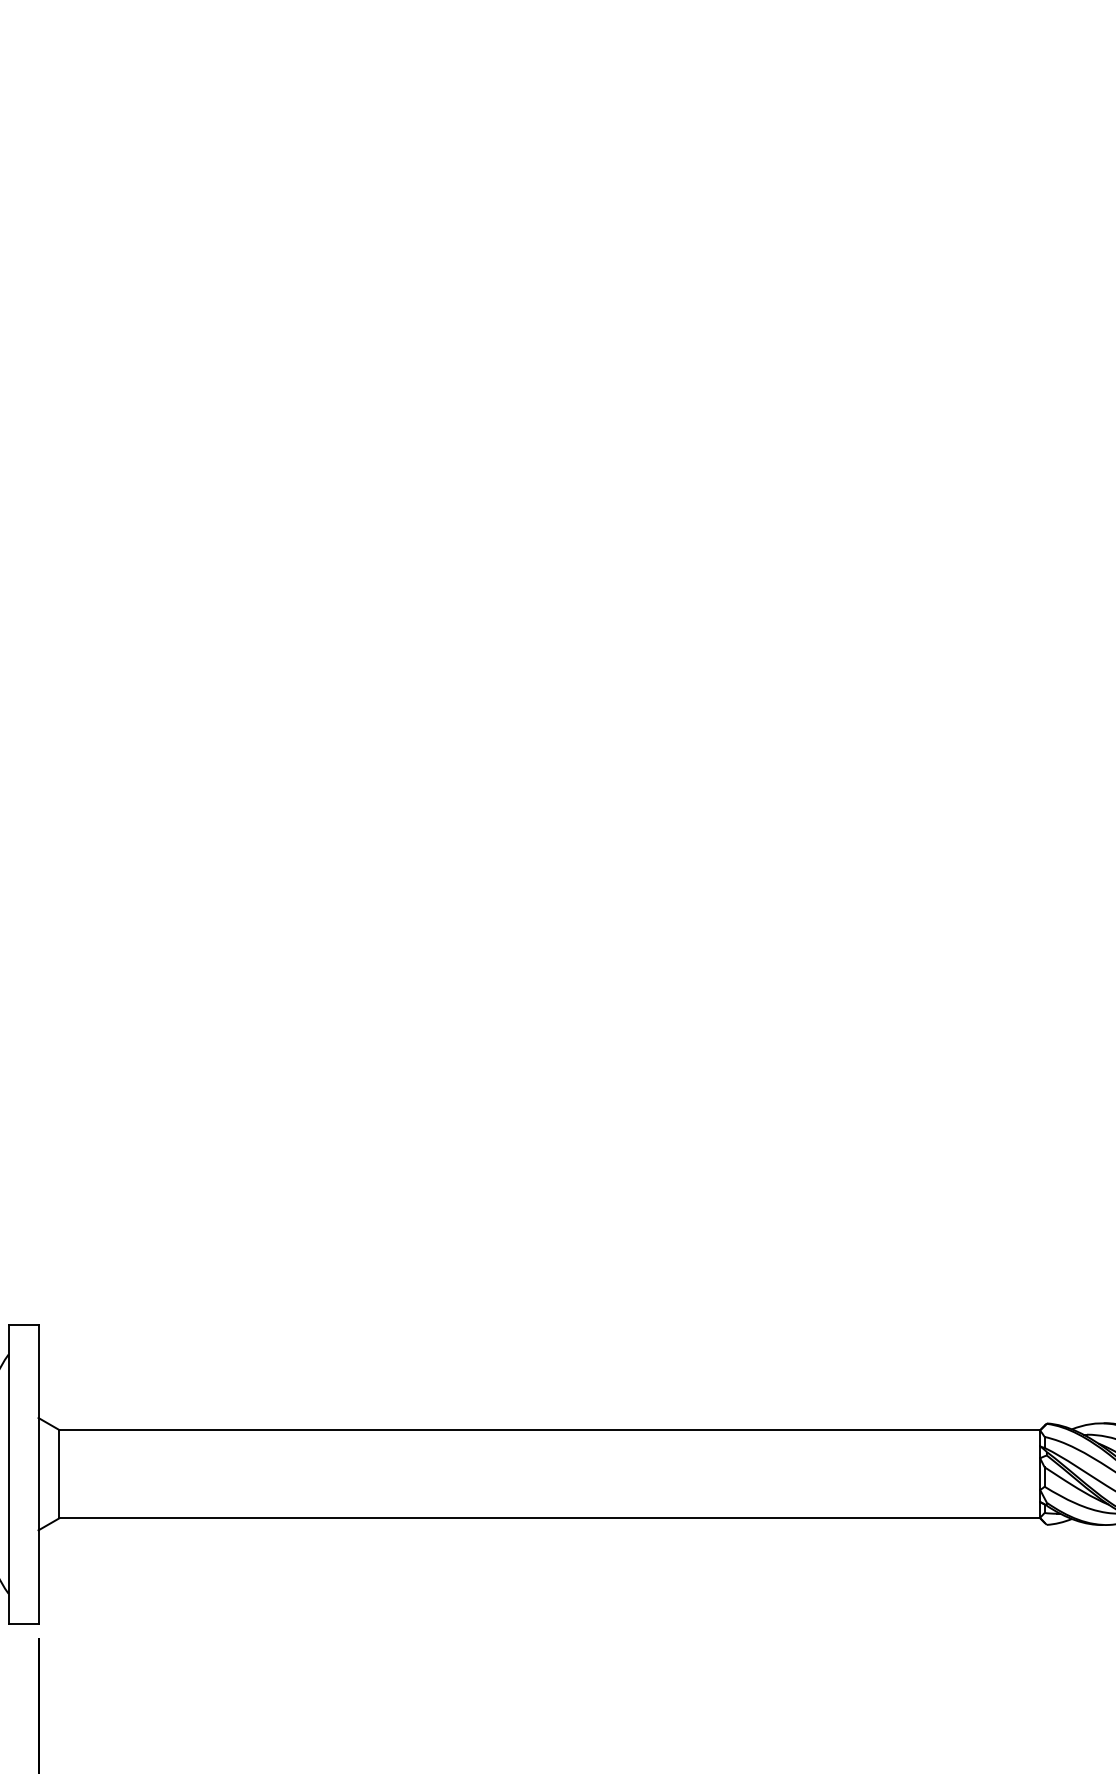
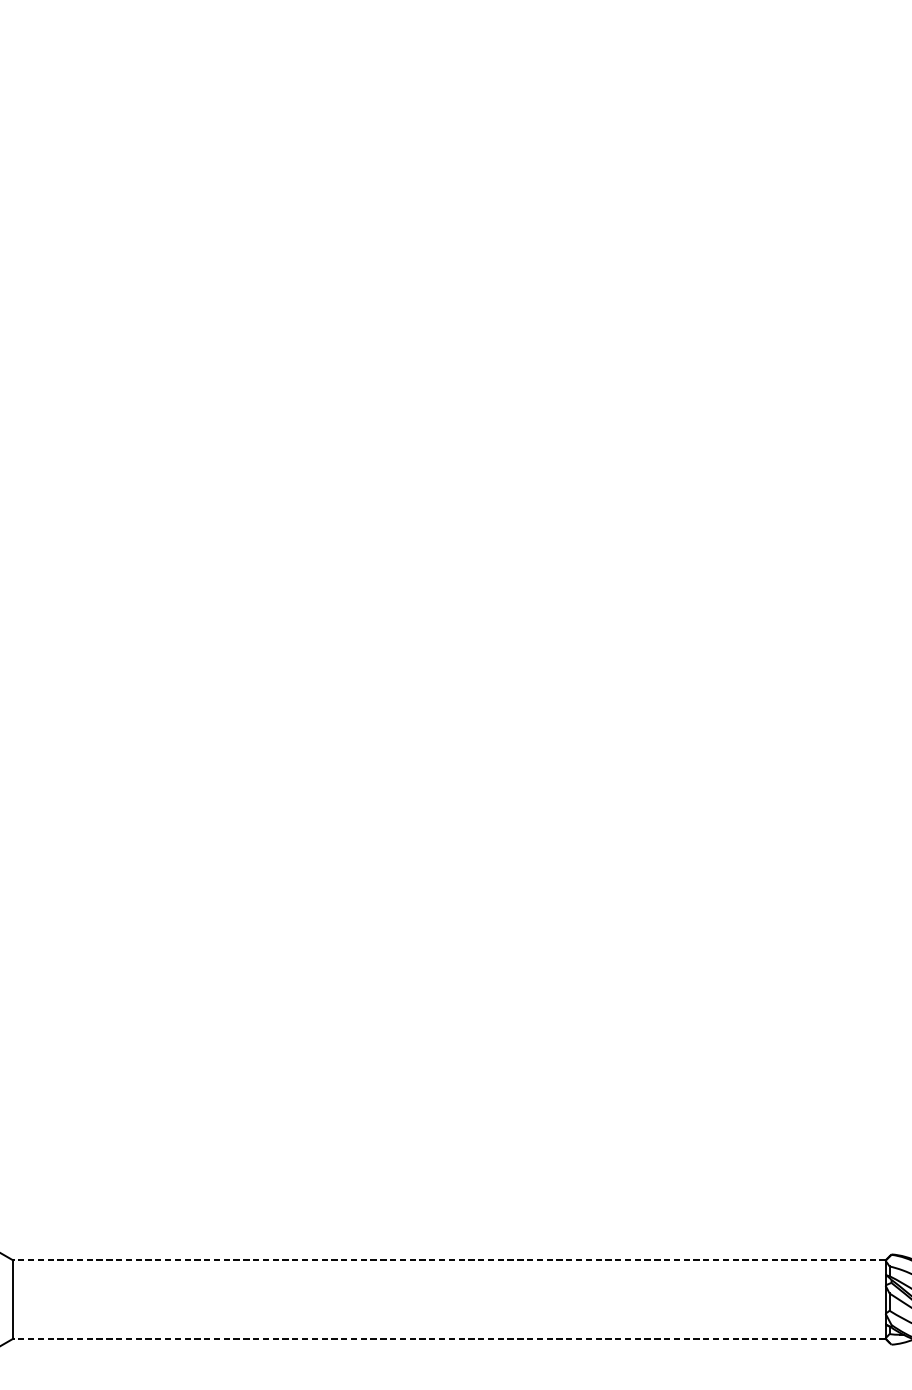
line: (549, 1430) -> (449, 1260), solid -> dashed
line: (549, 1518) -> (449, 1339), solid -> dashed

